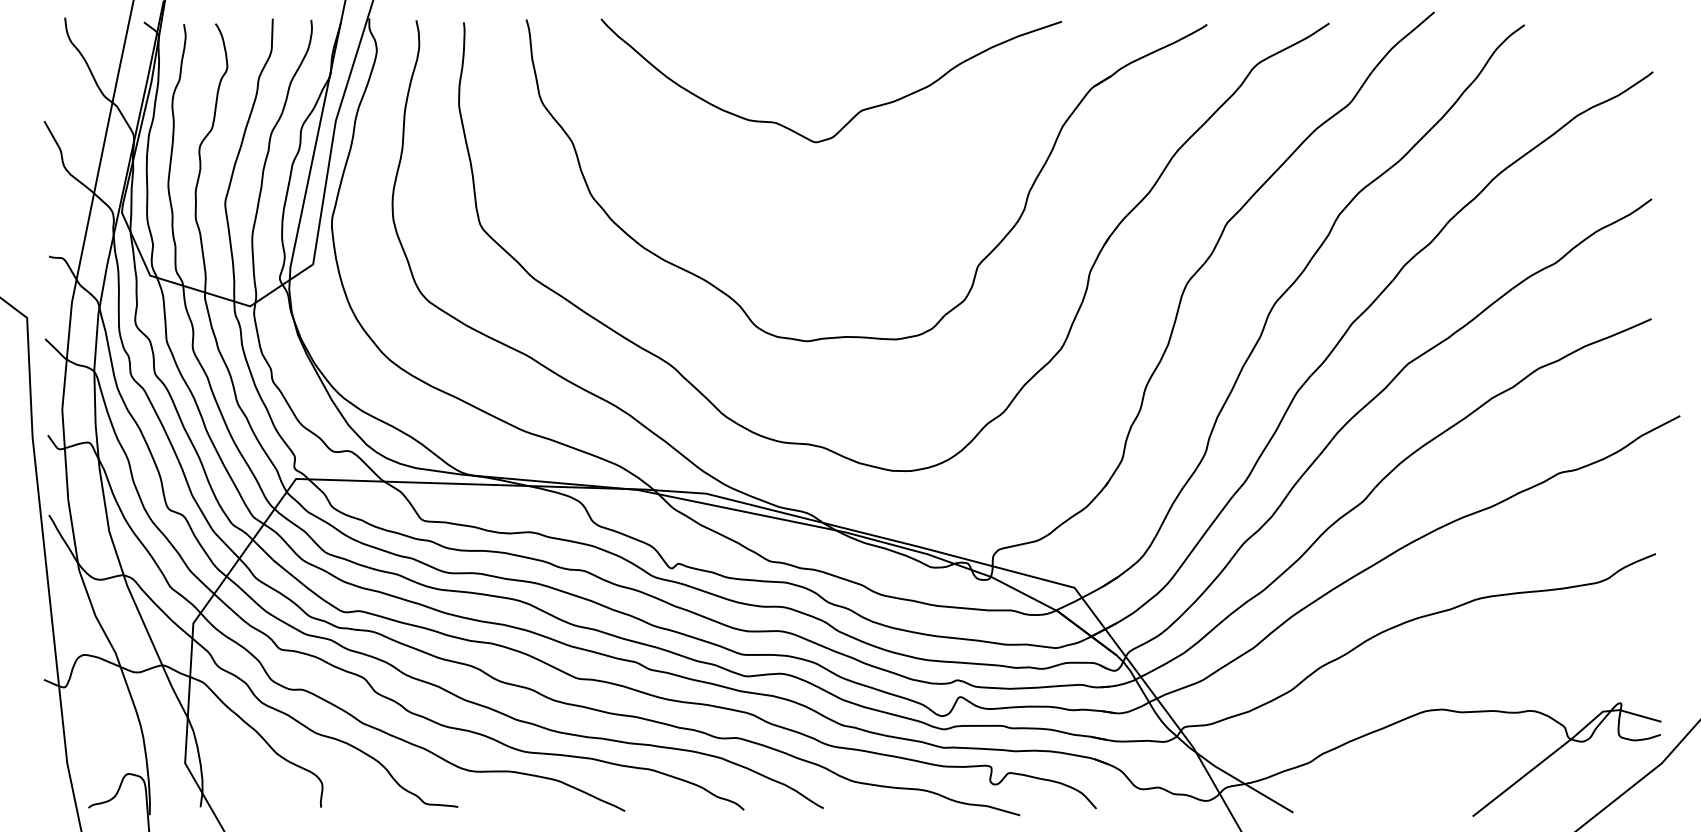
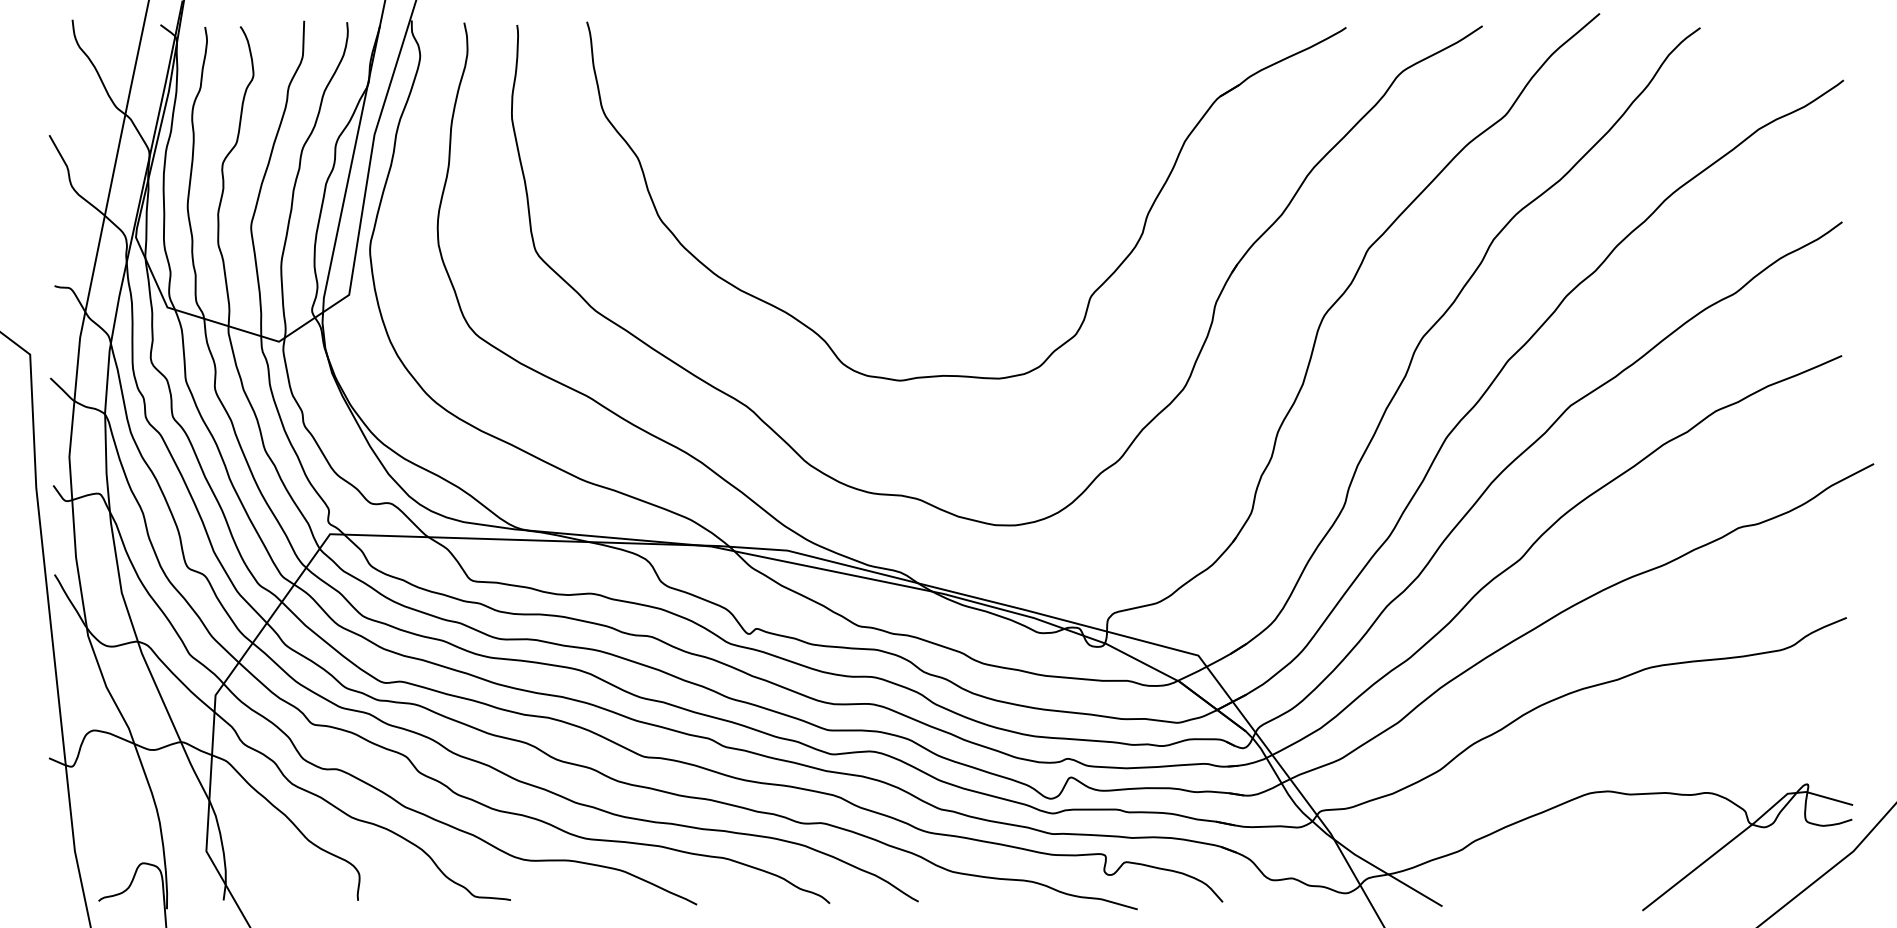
curve: (858, 111) -> (957, 124), removed

